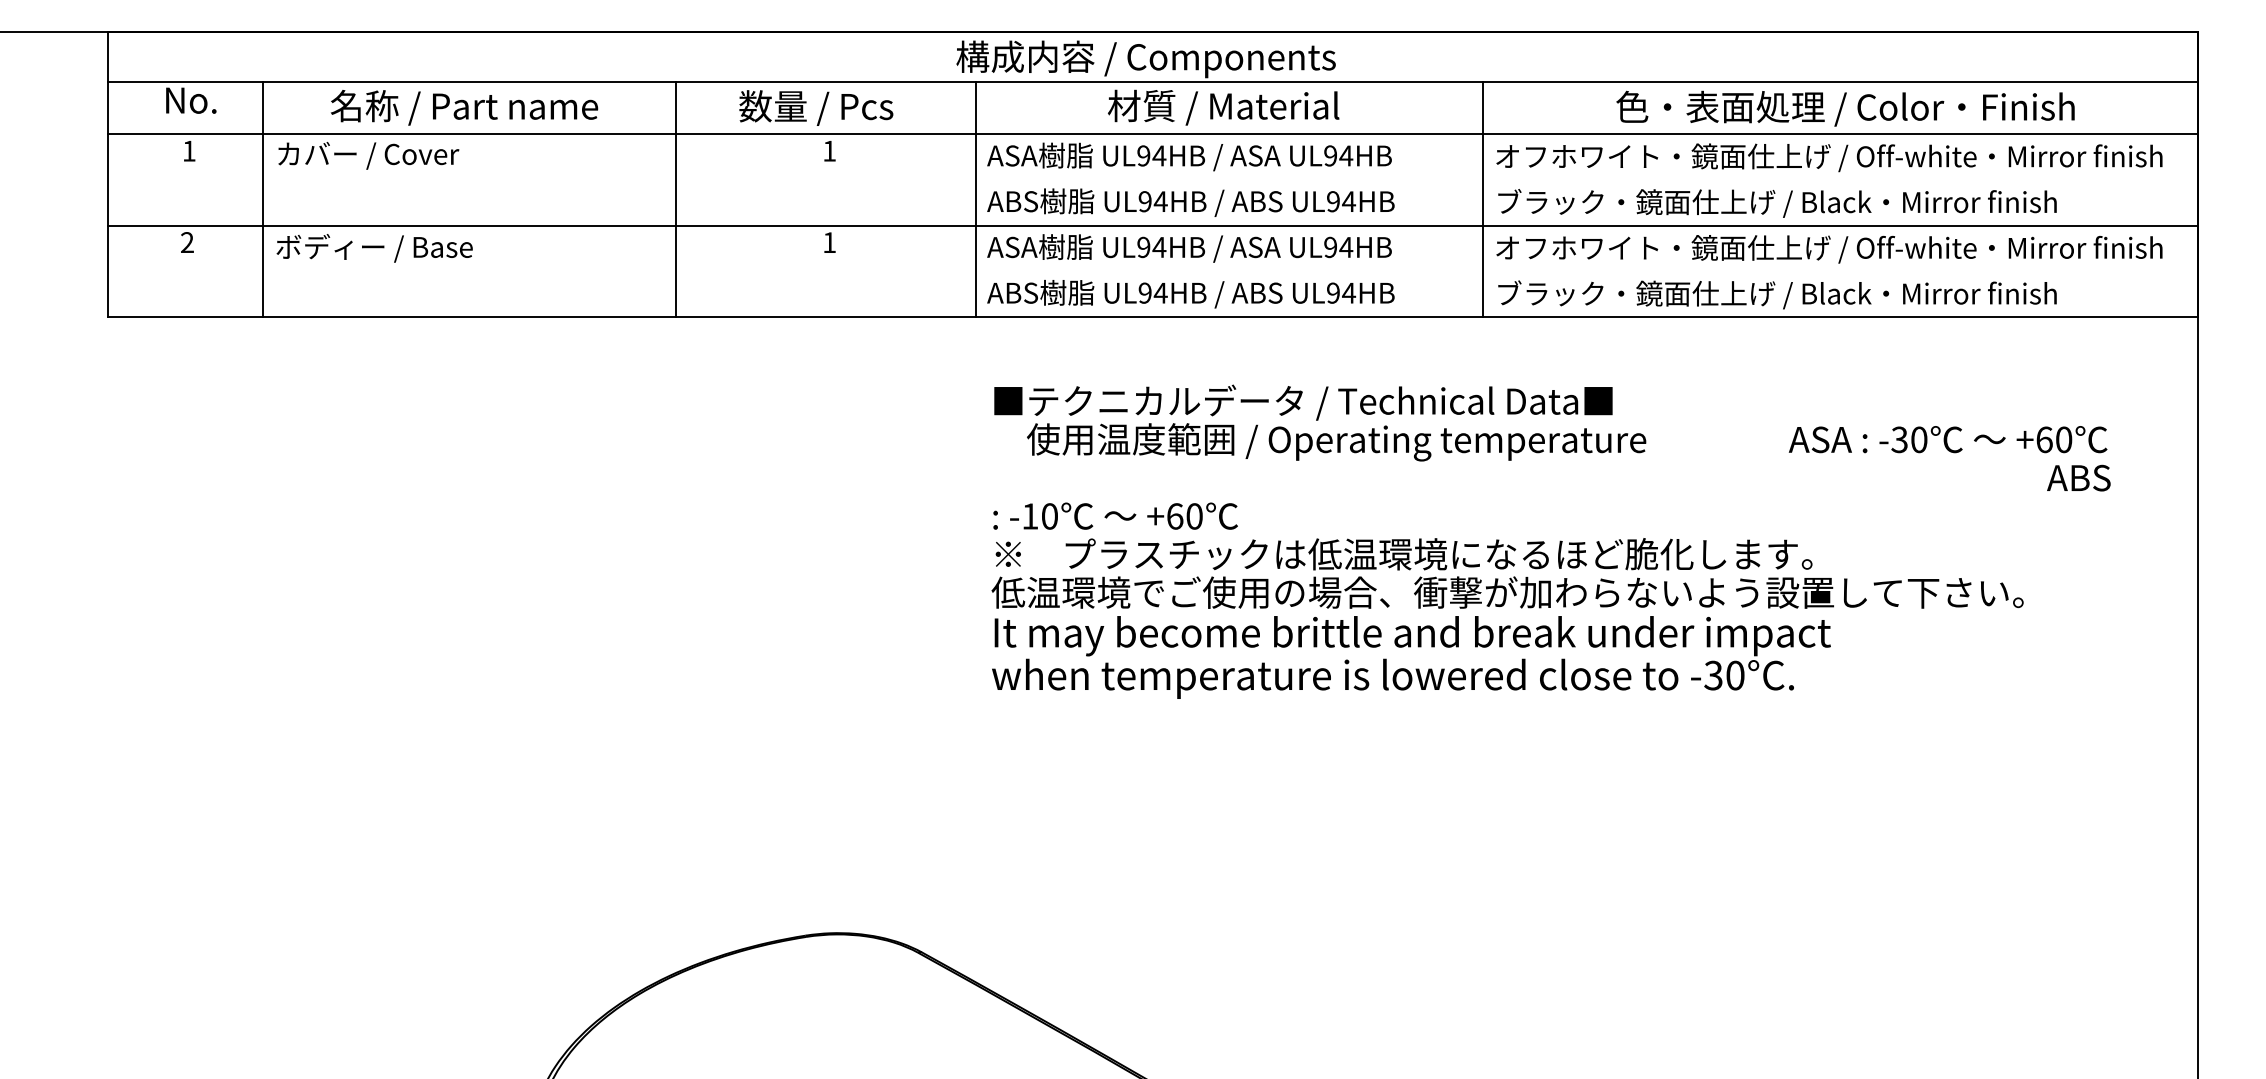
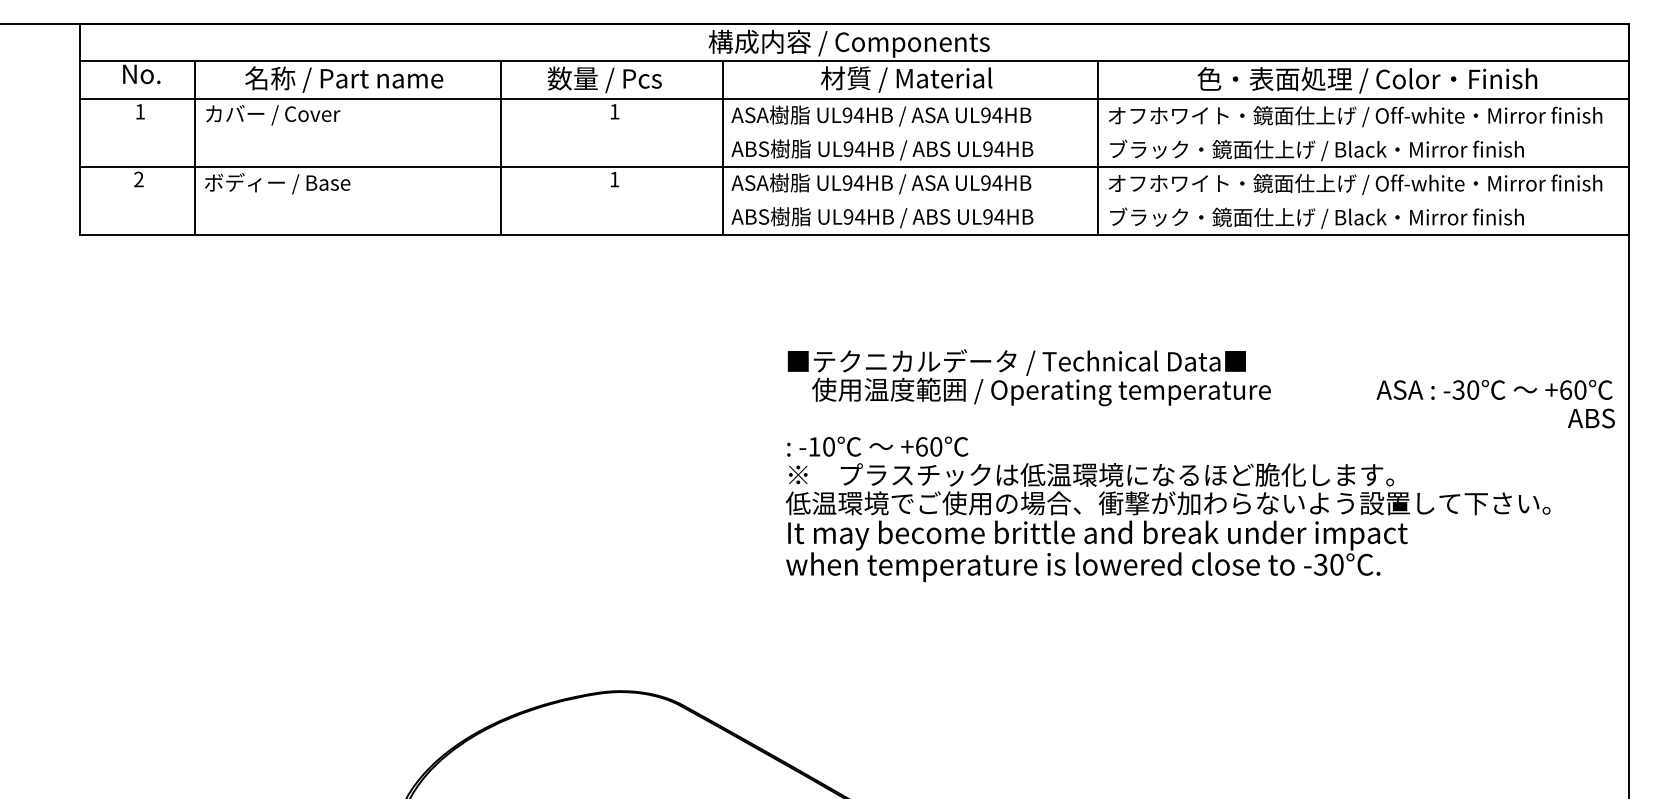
text: (1550, 541) -> (1199, 465), moved

